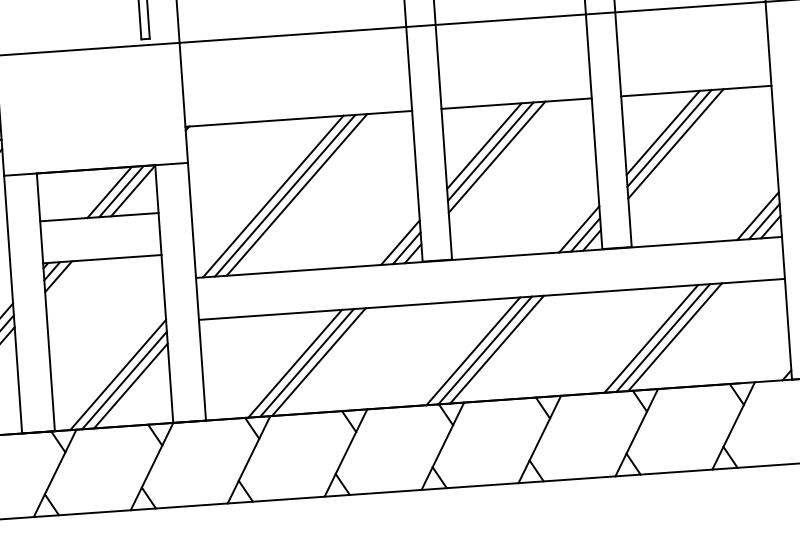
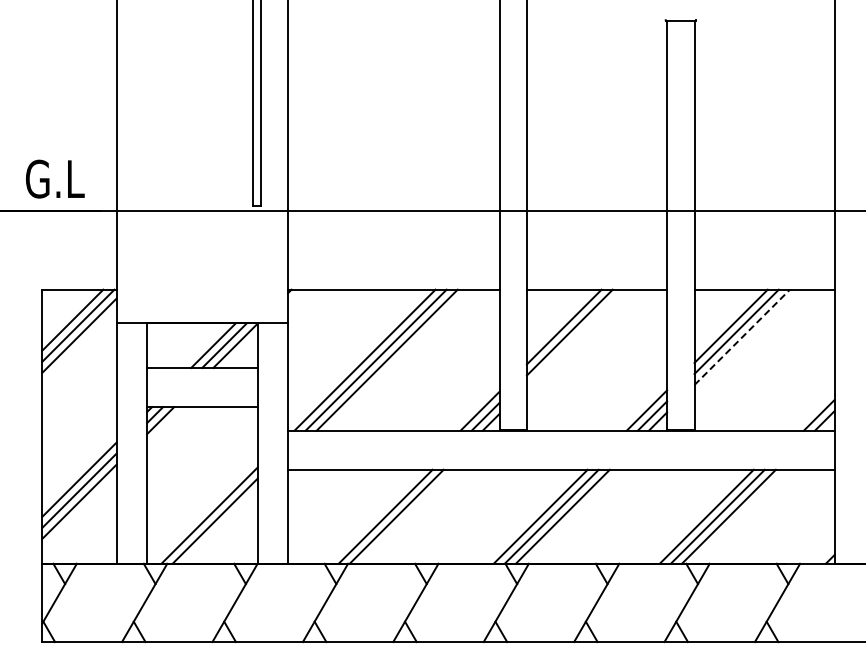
line: (676, 143) -> (742, 337), solid -> dashed
line: (496, 156) -> (574, 337), removed
line: (757, 215) -> (813, 409), removed
line: (295, 363) -> (374, 516), removed
line: (130, 385) -> (220, 526), removed

